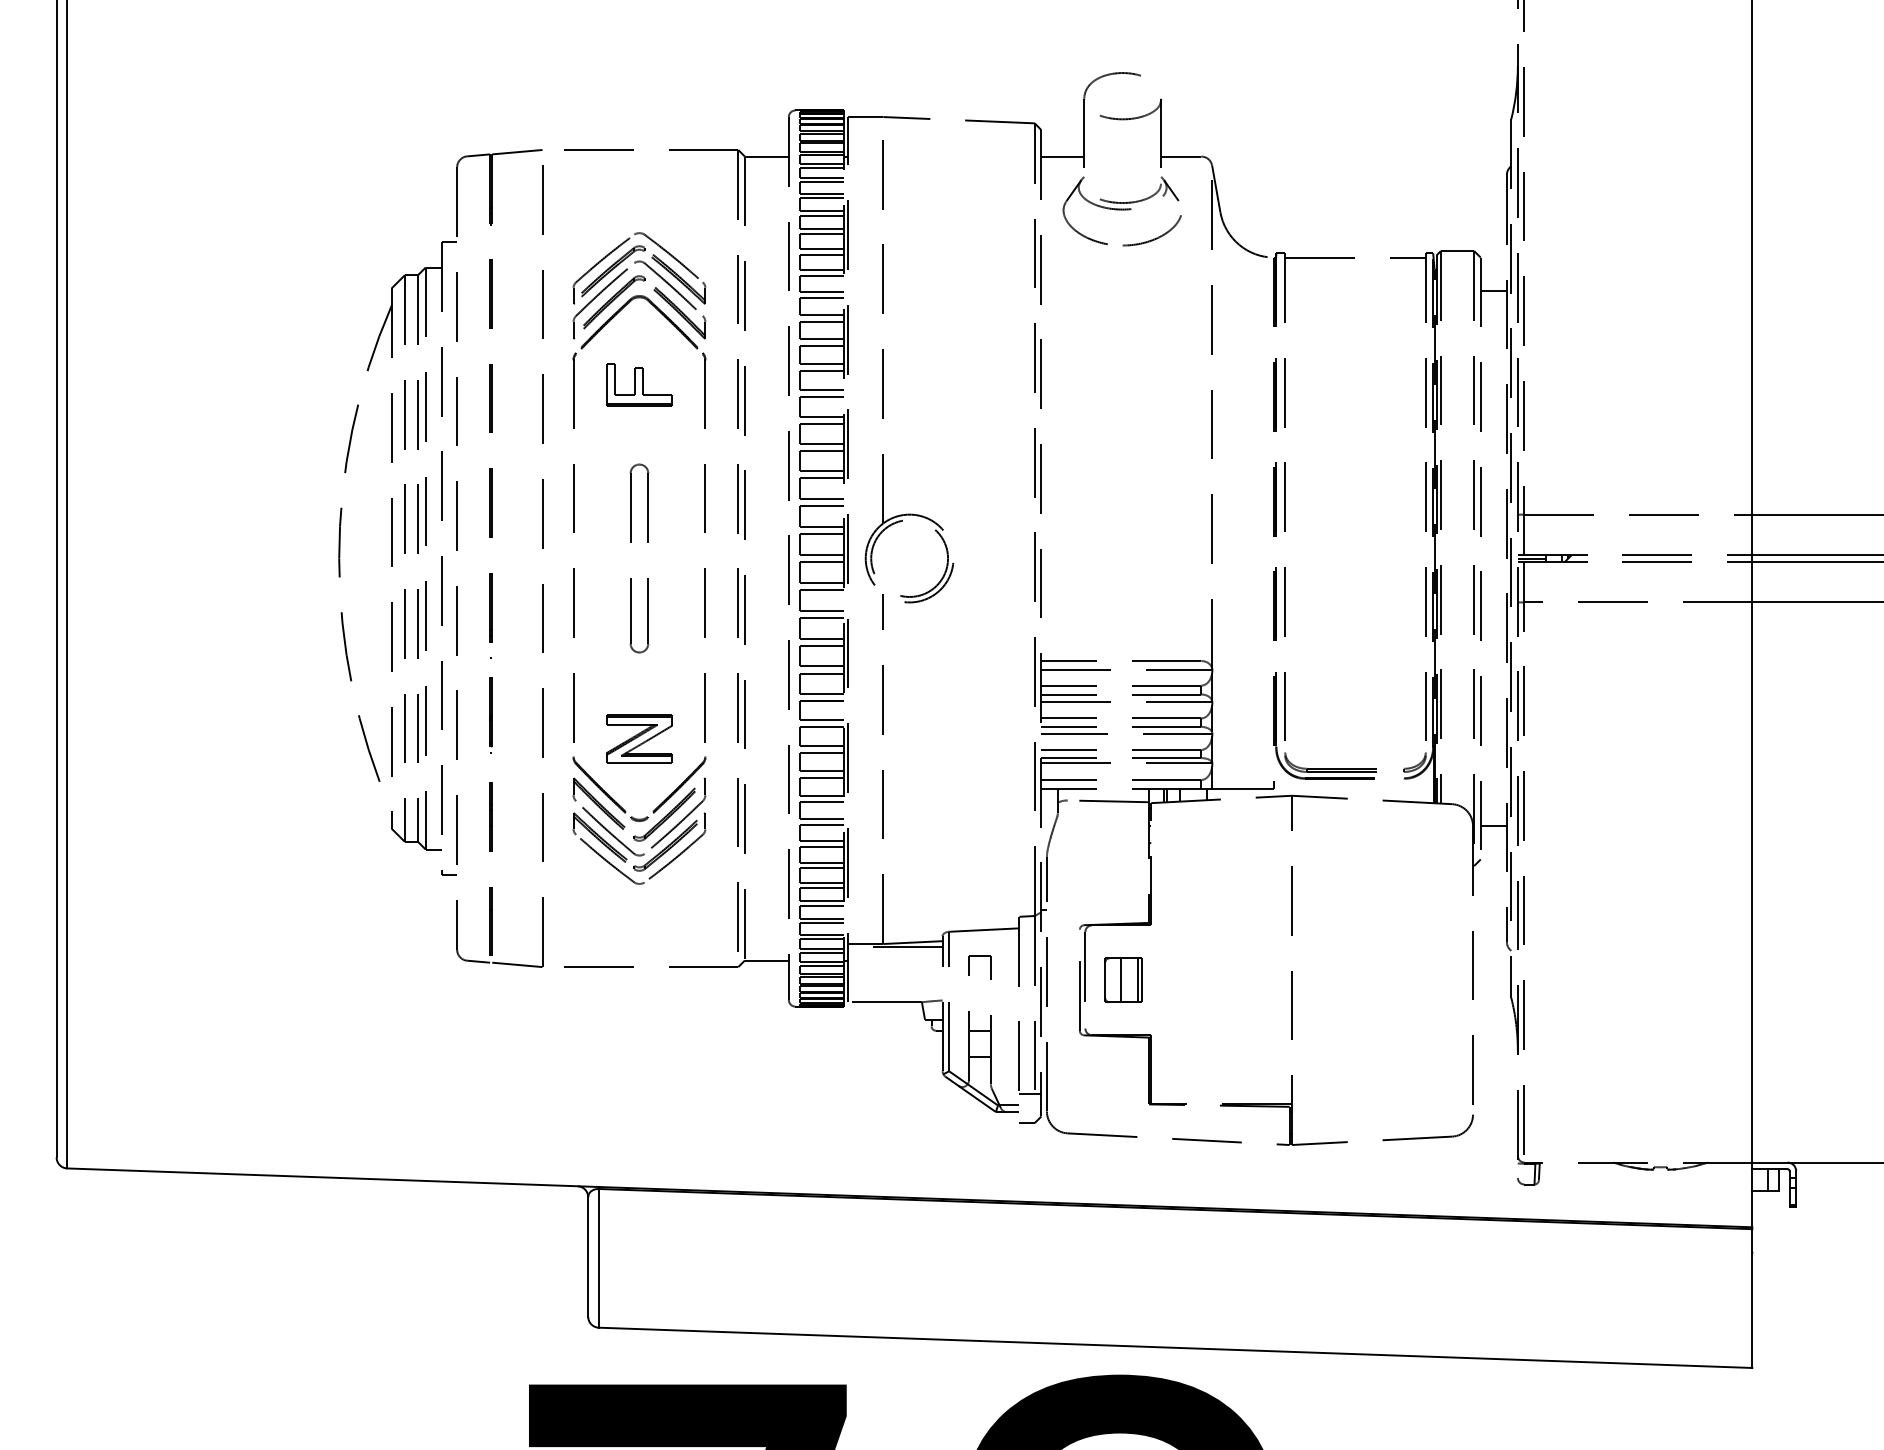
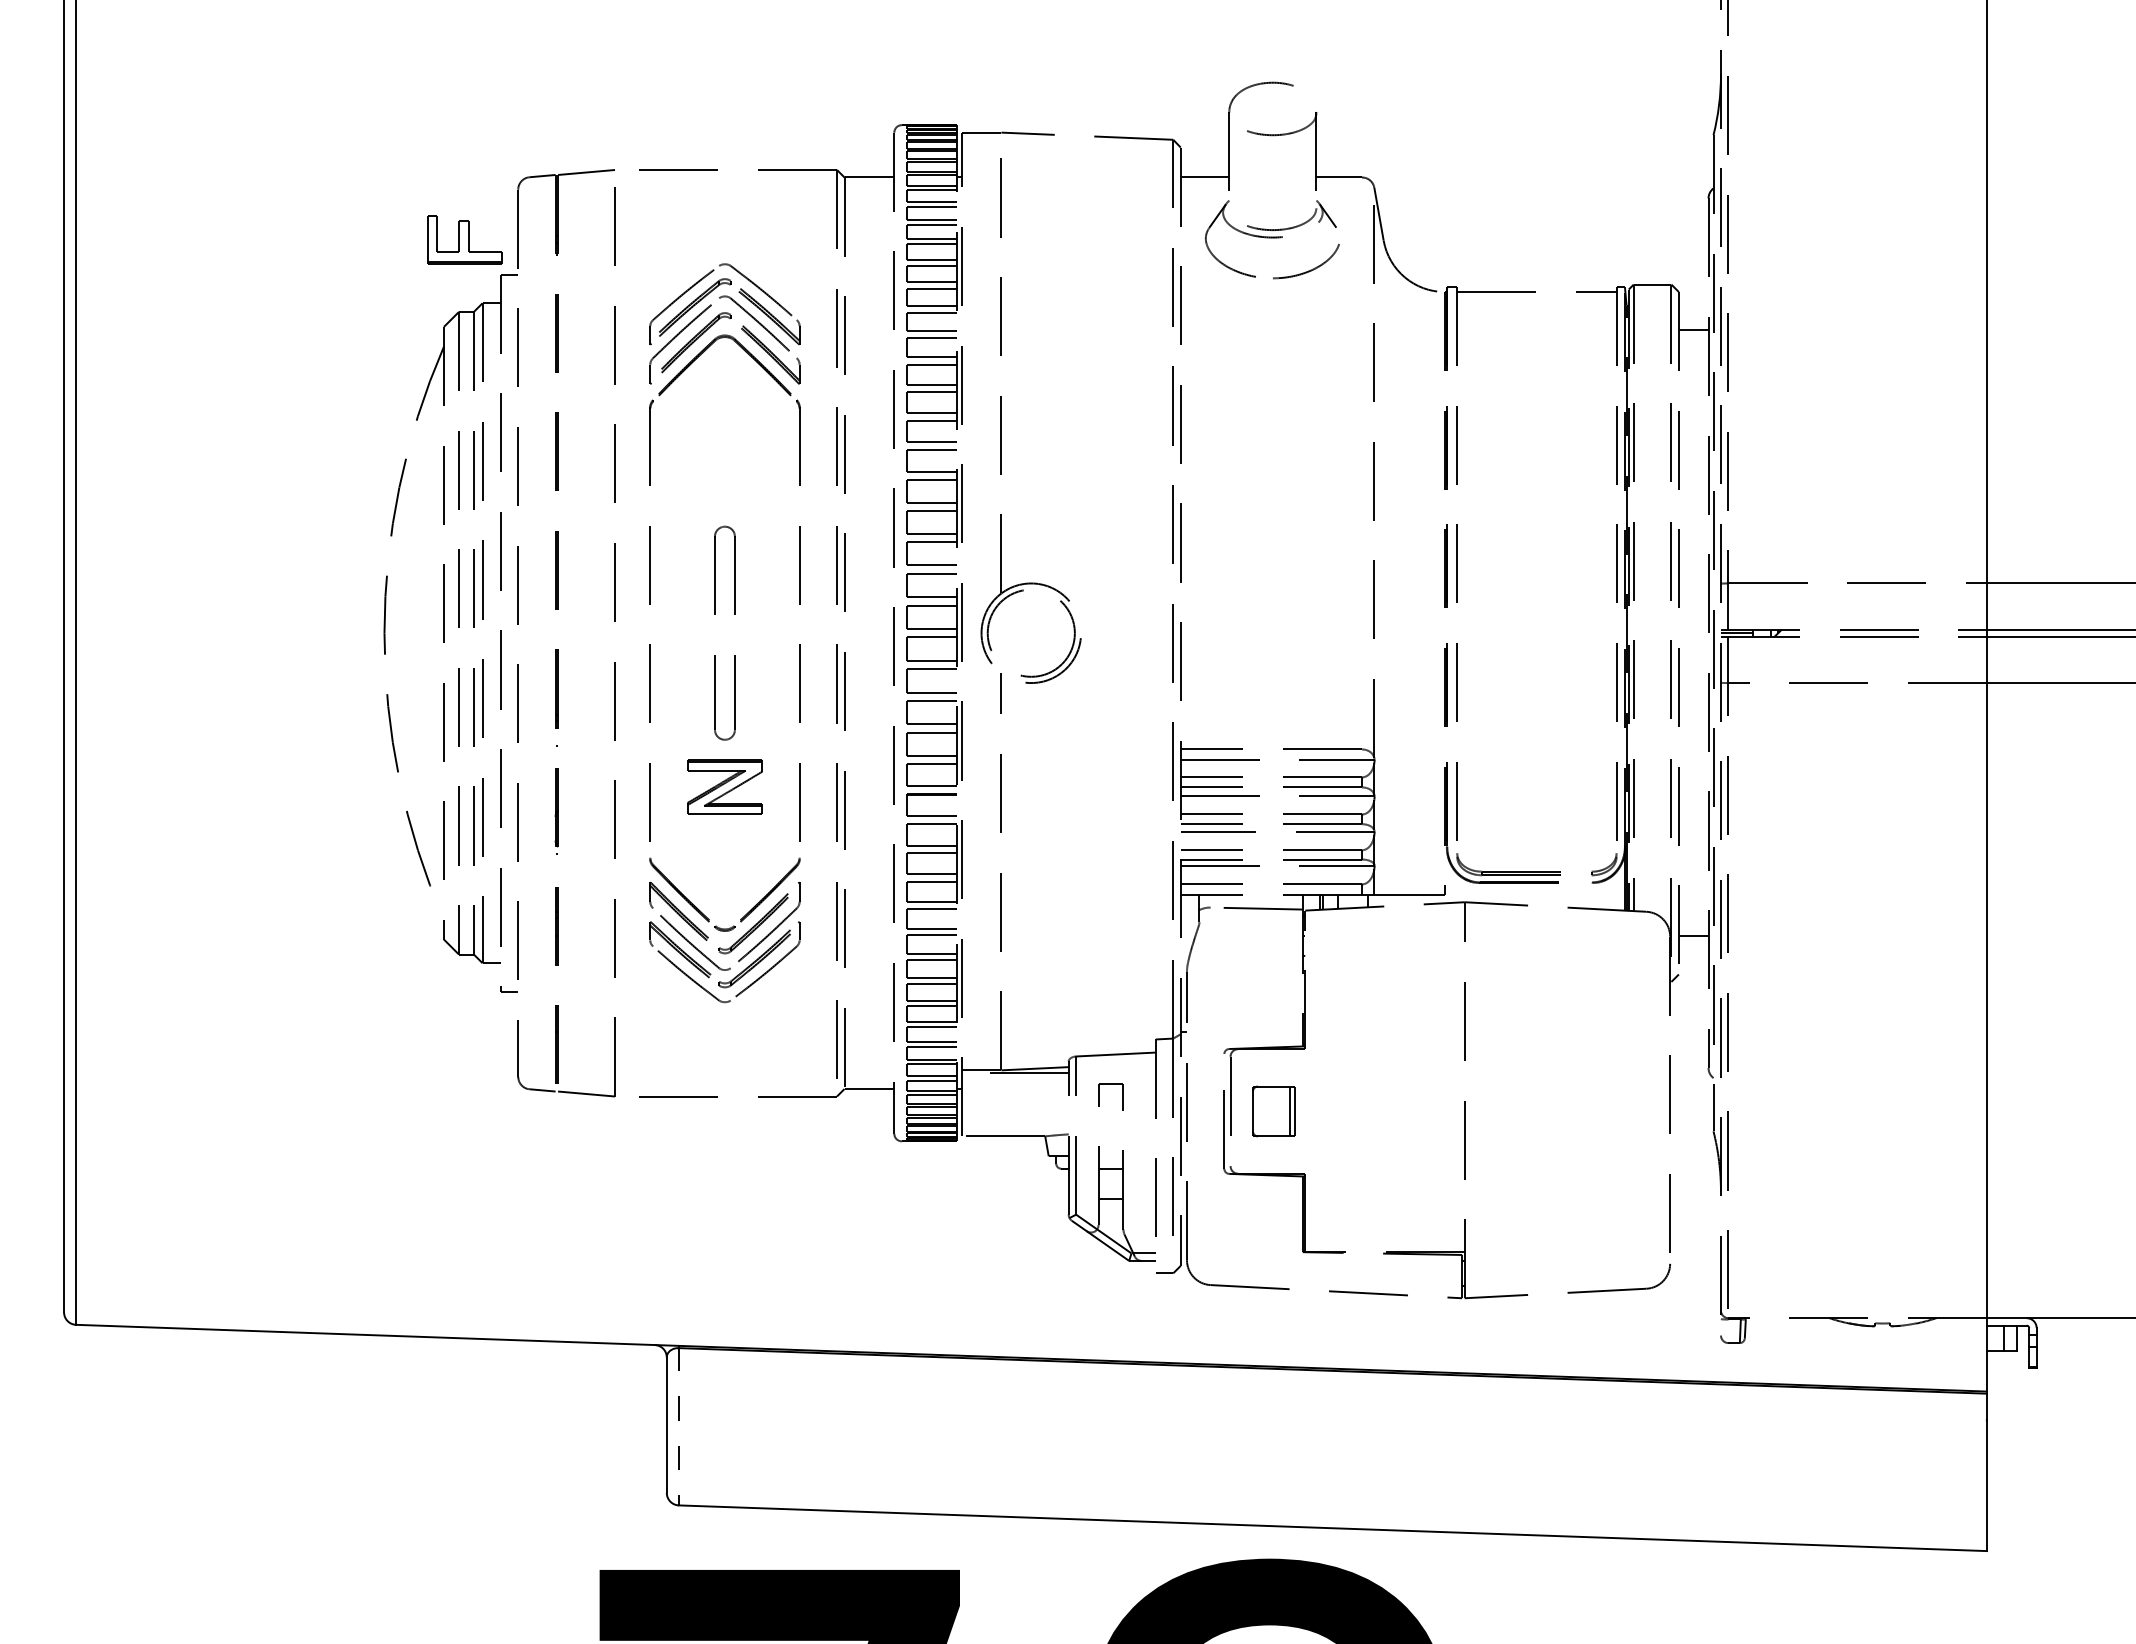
part: (639, 384) -> (464, 239), moved
part: (639, 738) -> (724, 786), moved
line: (1120, 980) -> (1270, 1111), removed
line: (1029, 1094) -> (1167, 1240), removed
line: (598, 1257) -> (678, 1425), solid -> dashed

